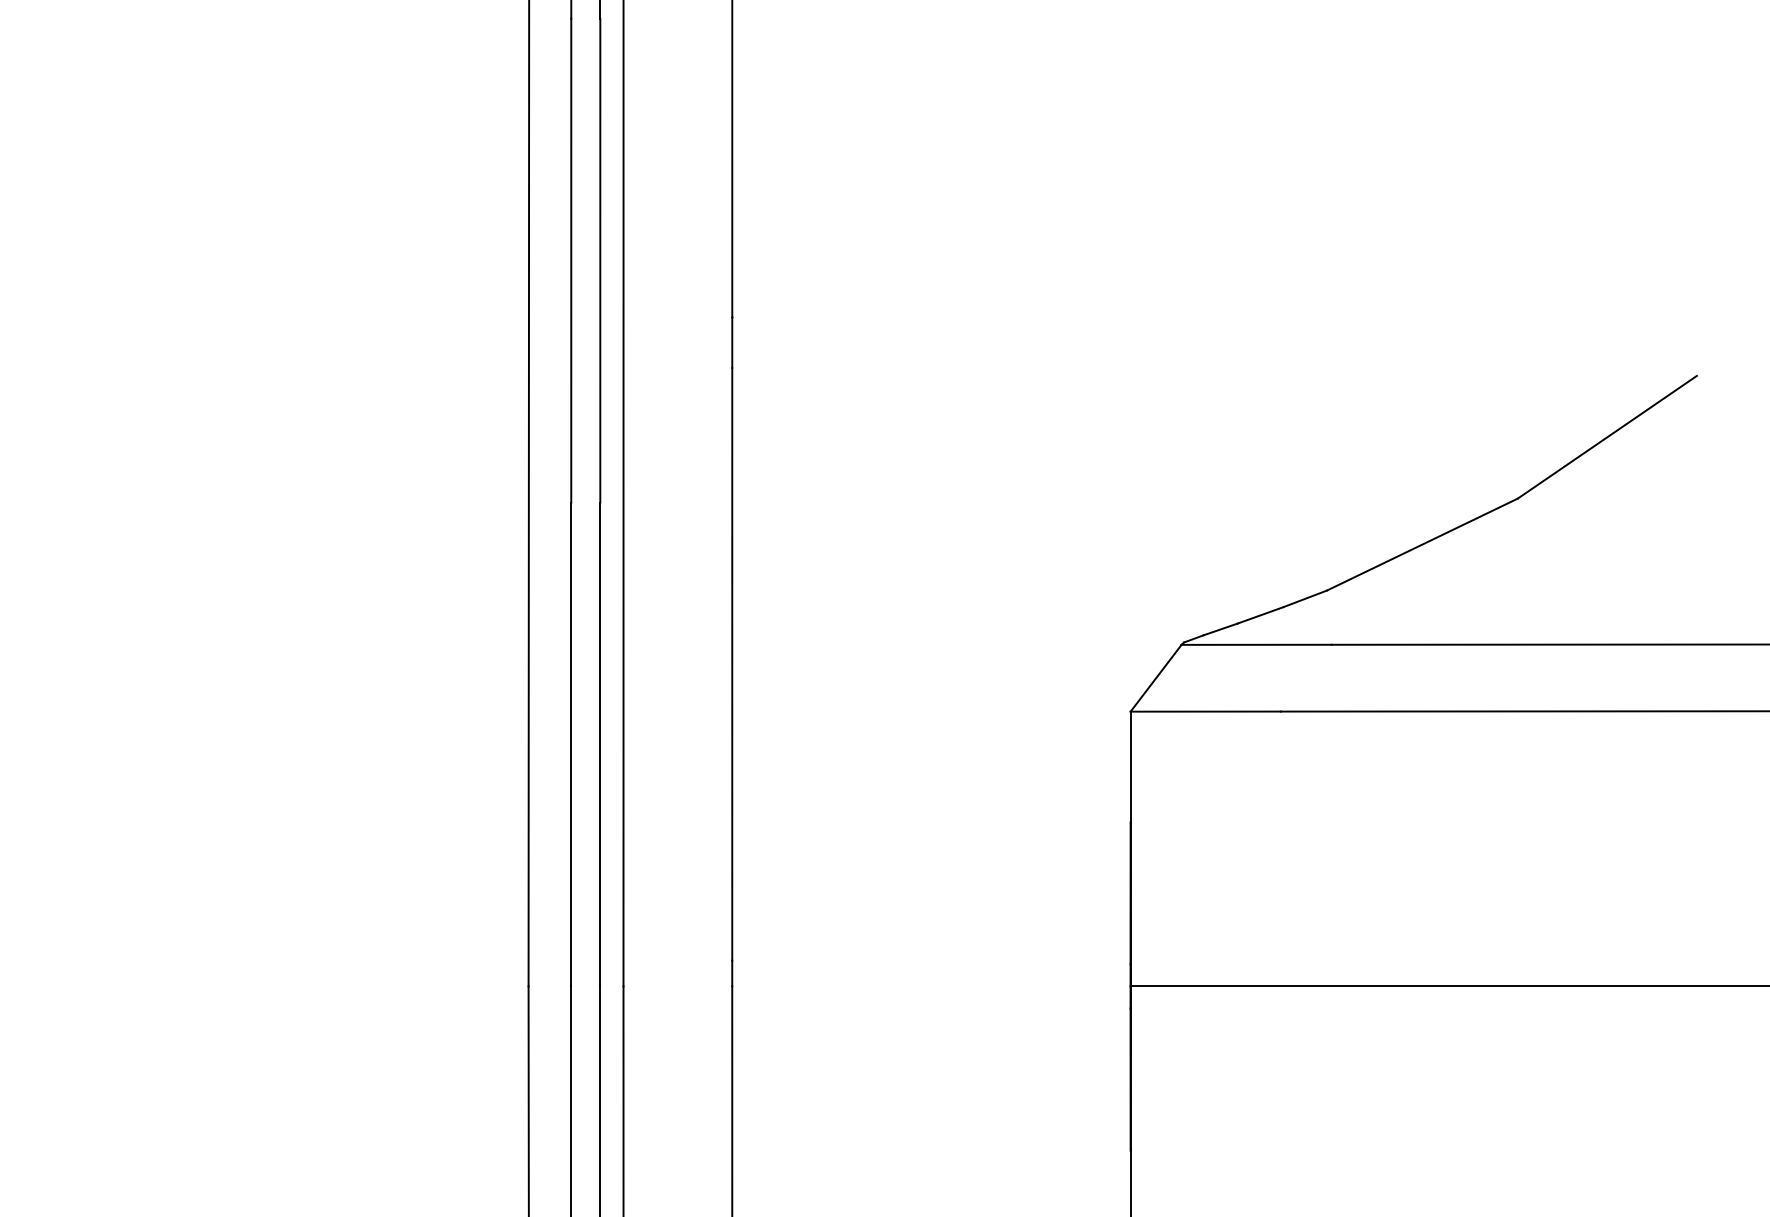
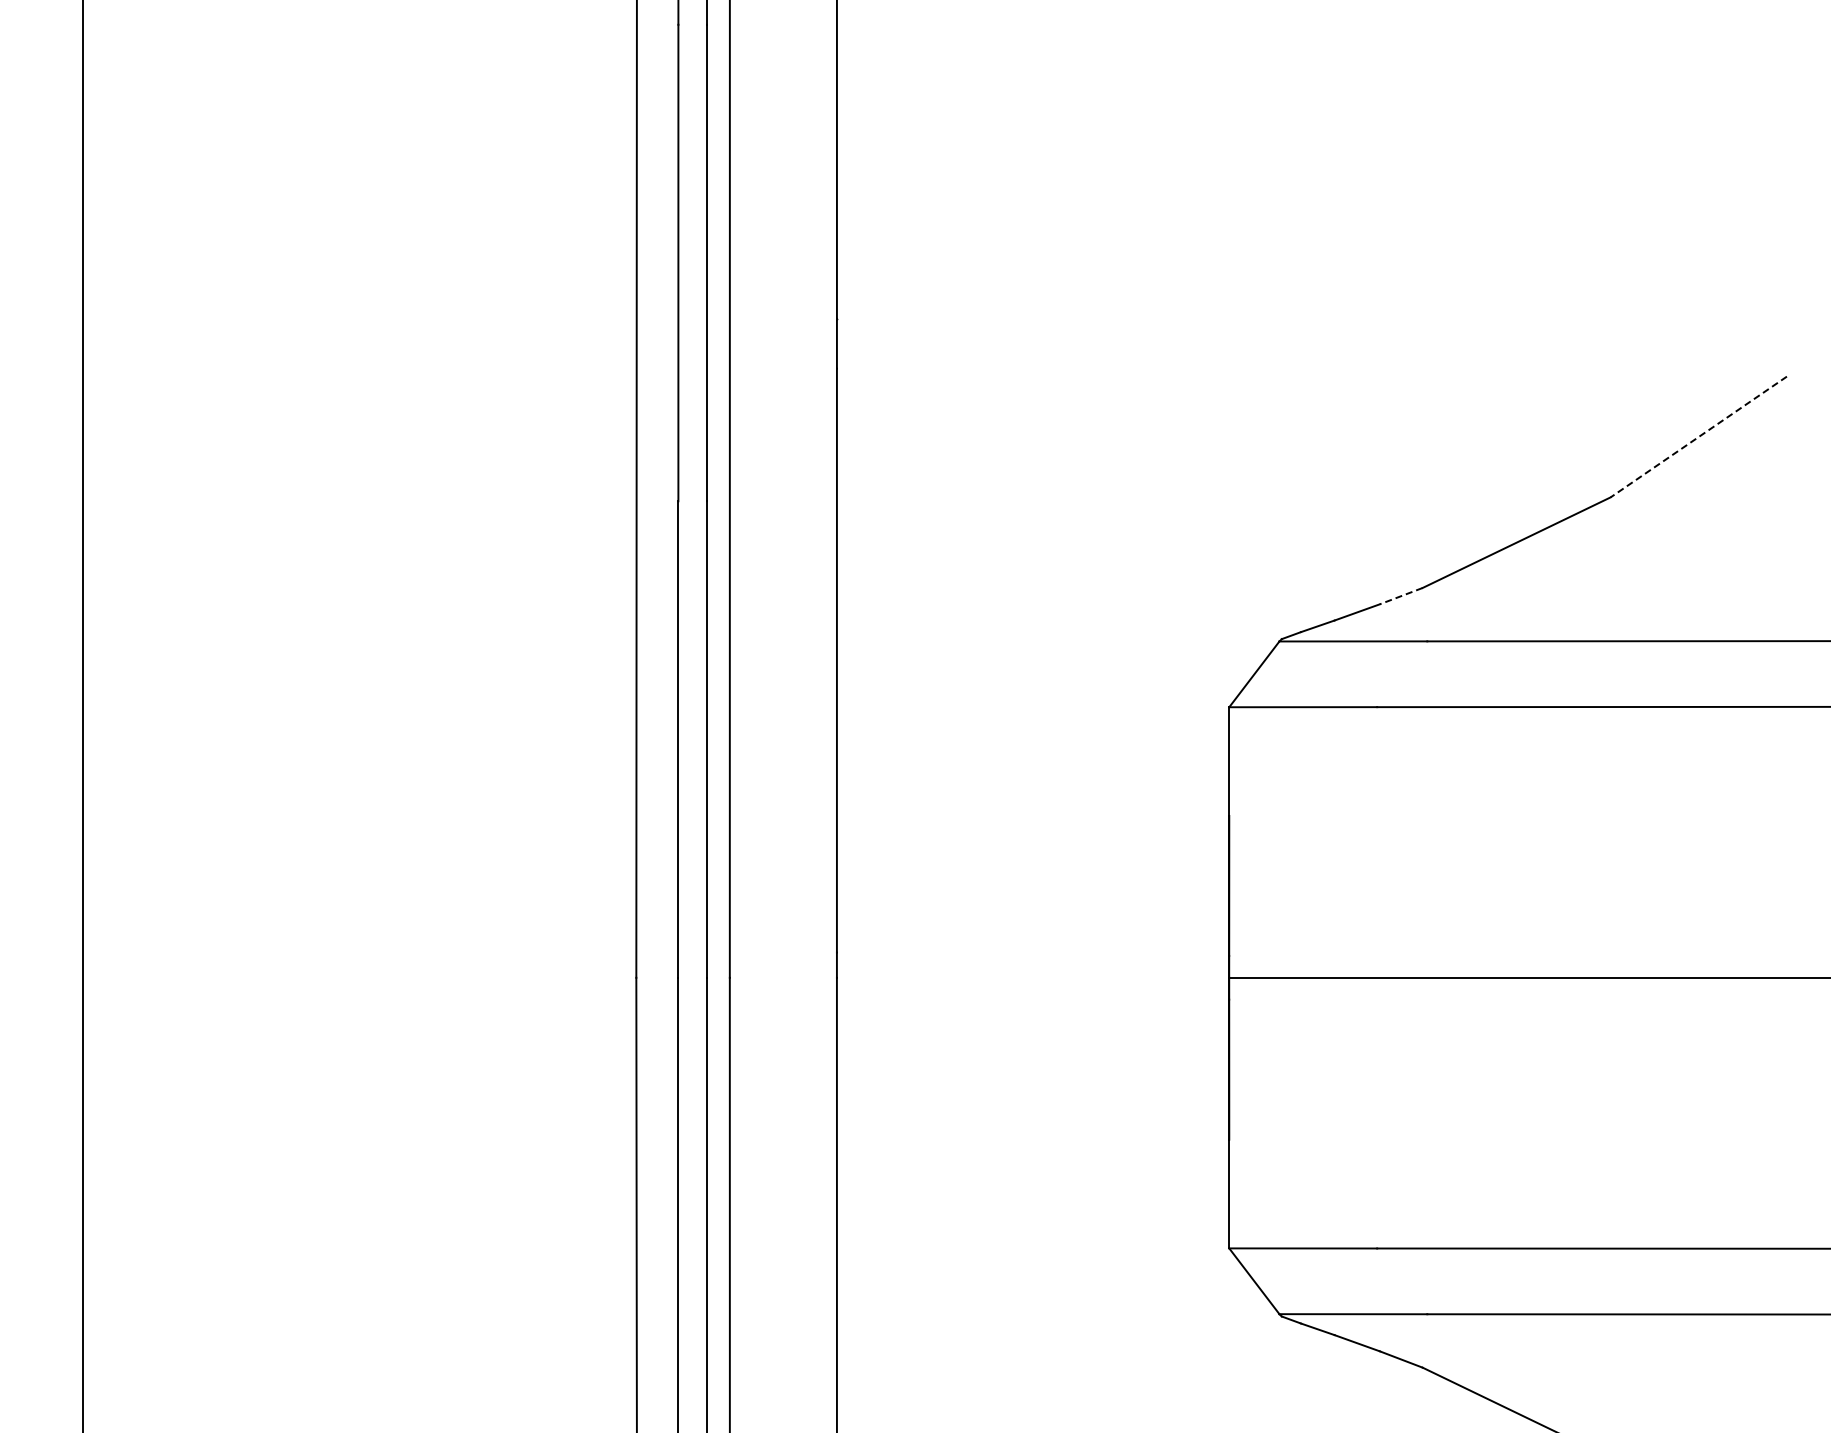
line: (1607, 436) -> (1698, 436), solid -> dashed
line: (1305, 599) -> (1401, 596), solid -> dashed

